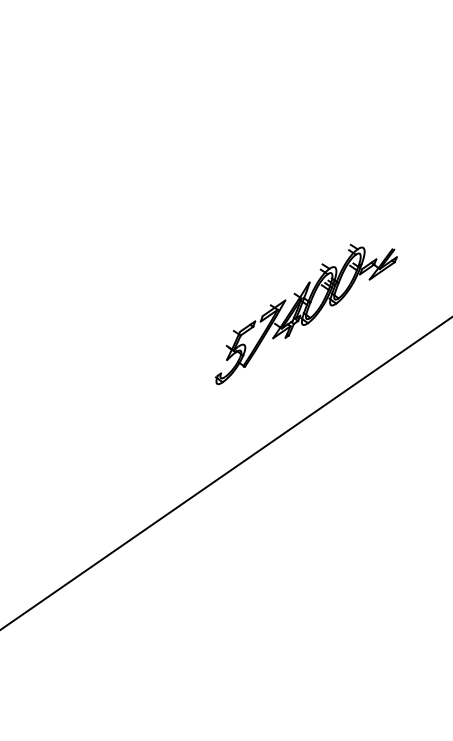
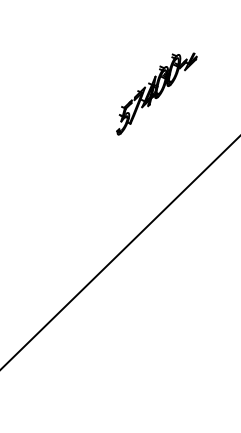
part: (305, 315) -> (156, 93), moved

